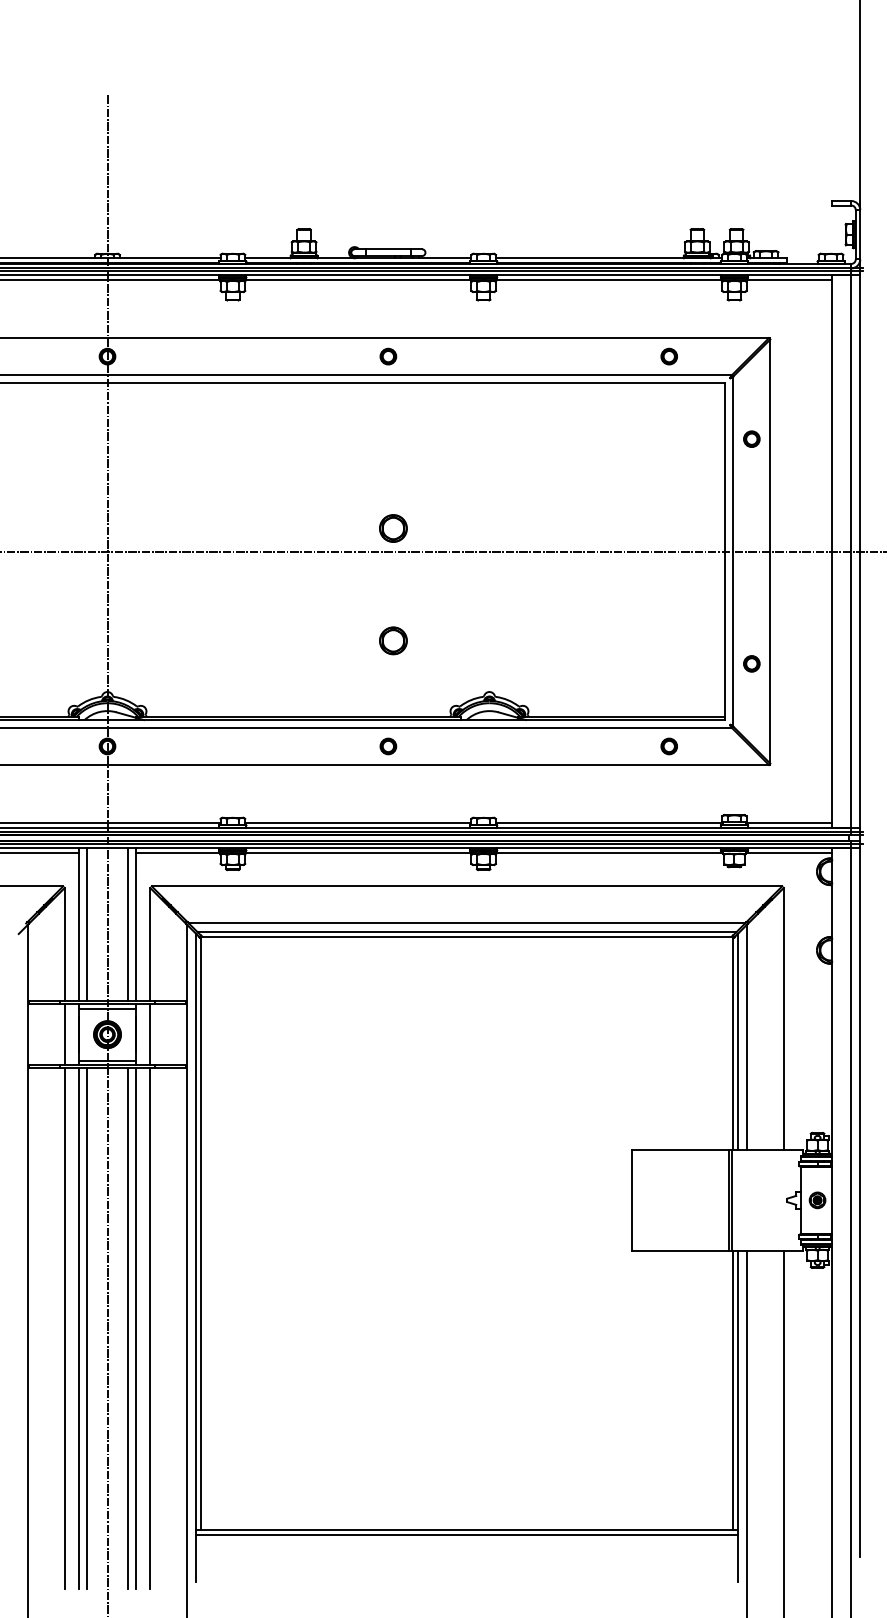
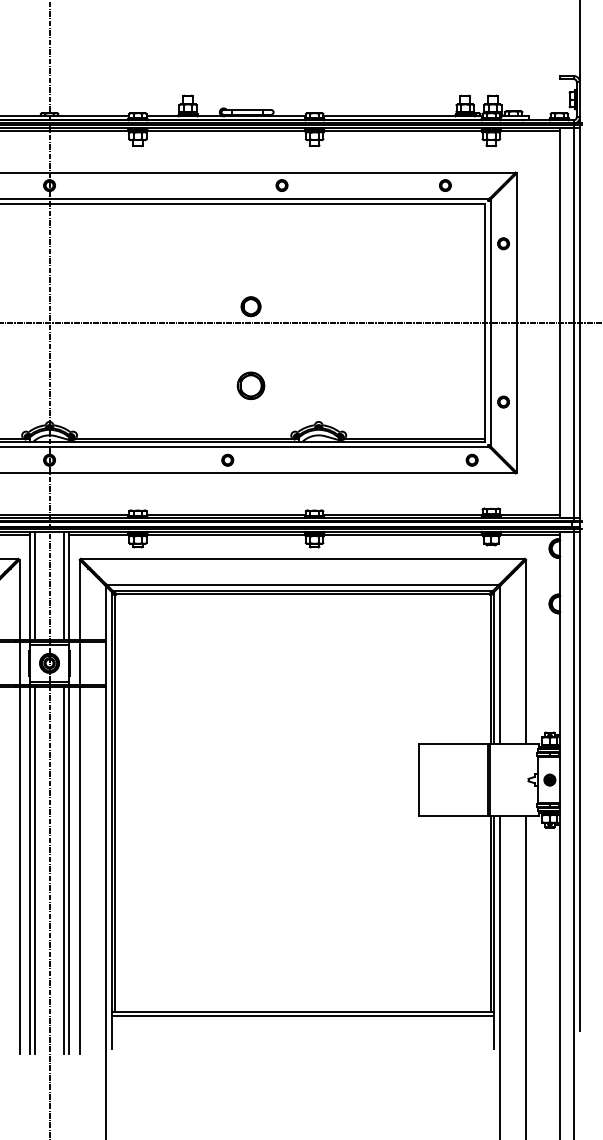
part: (388, 356) -> (282, 185), moved
part: (393, 640) -> (251, 385), size x1.4
part: (388, 746) -> (227, 460), moved
part: (668, 746) -> (471, 460), moved

